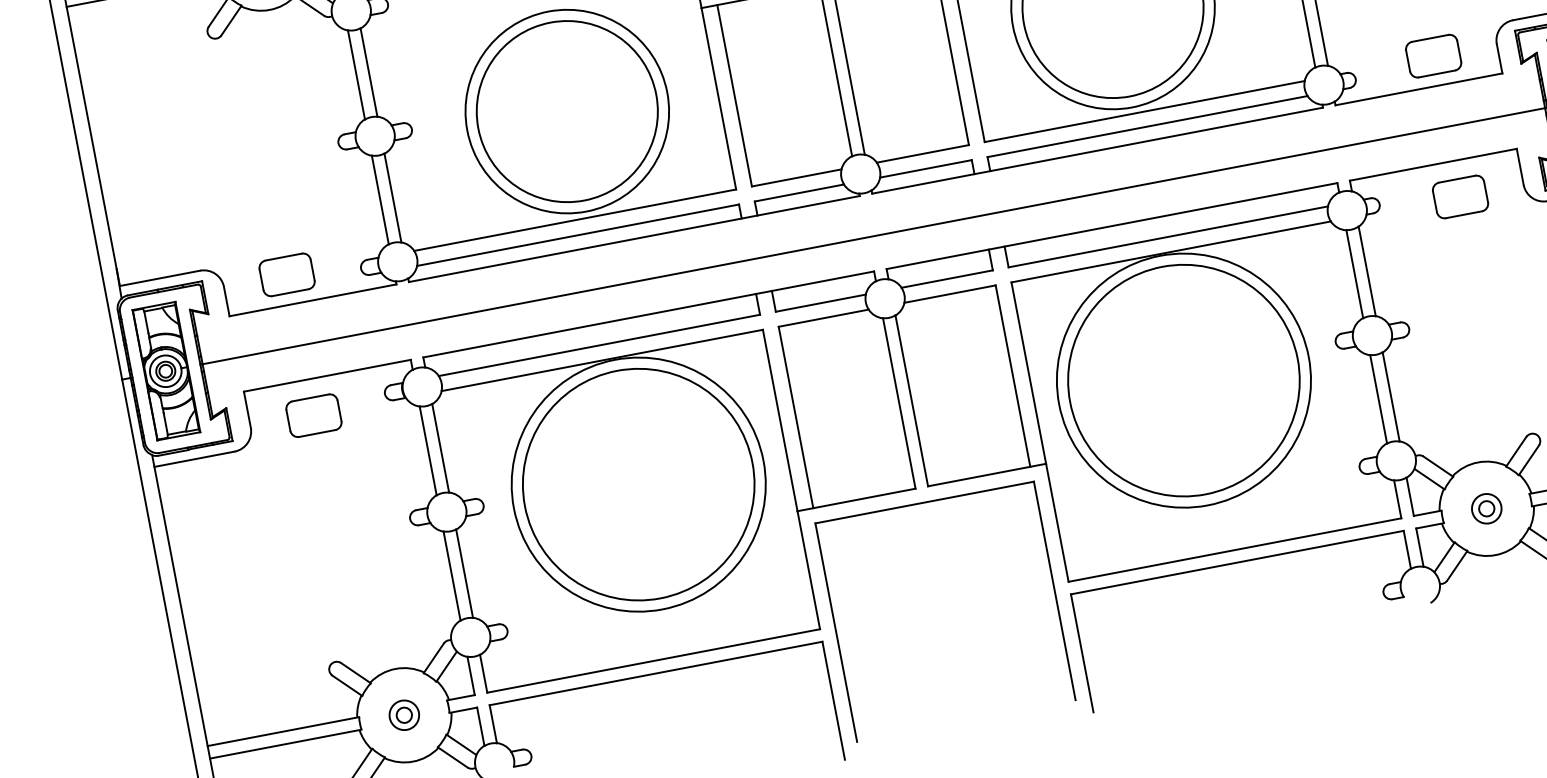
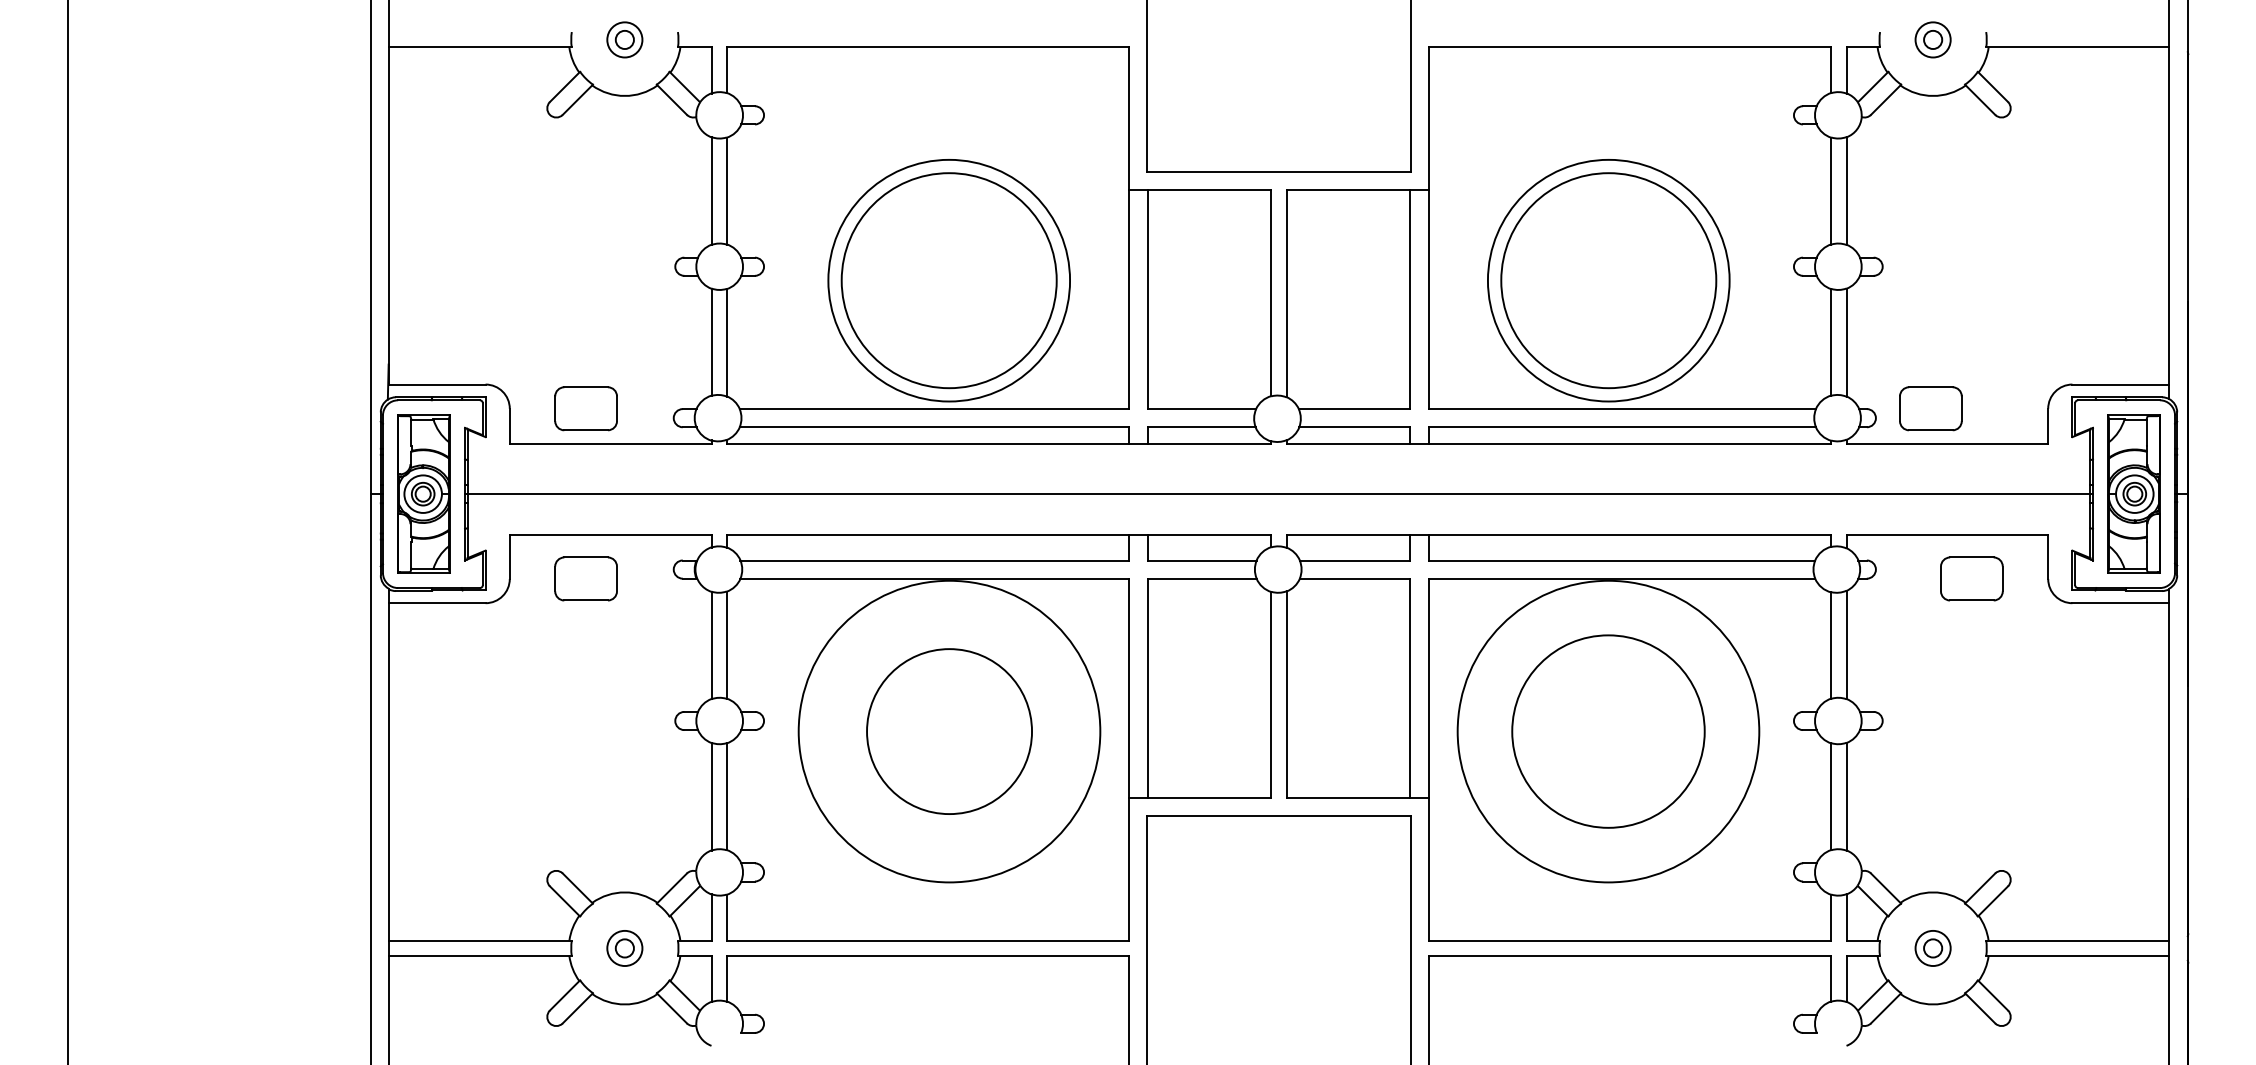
part: (1433, 56) -> (1930, 408), moved
circle: (1183, 380) -> (1608, 731), size x0.7
circle: (638, 484) -> (949, 731), size x0.6

